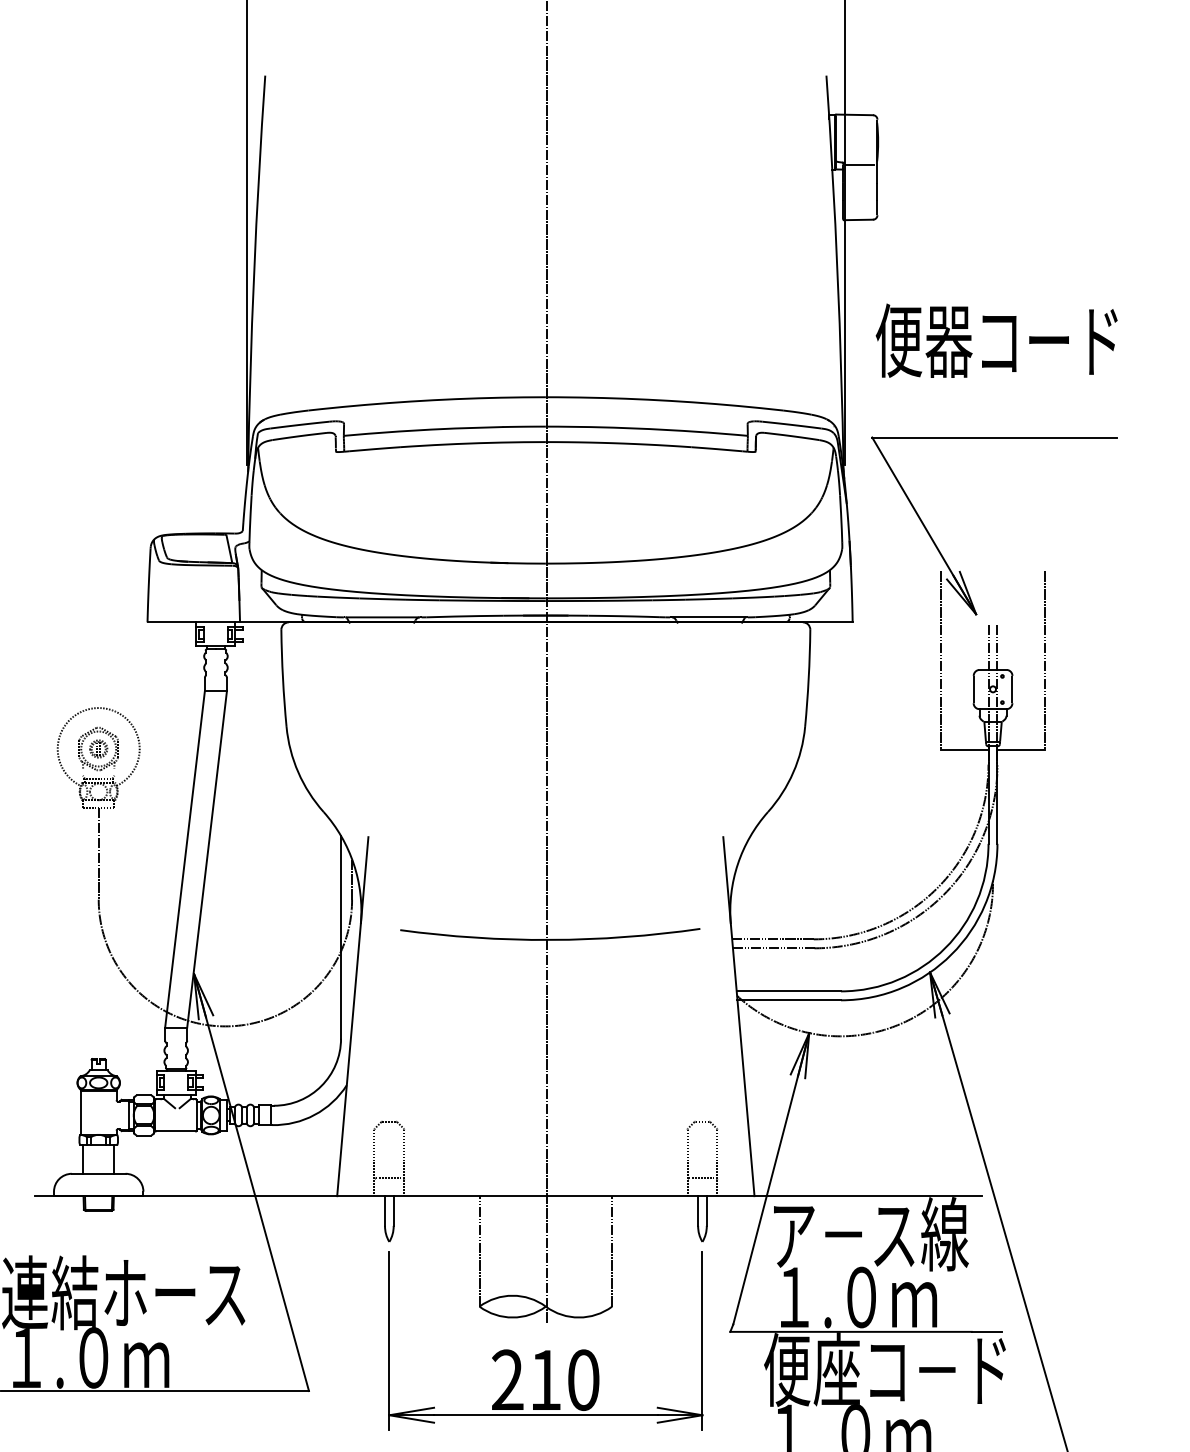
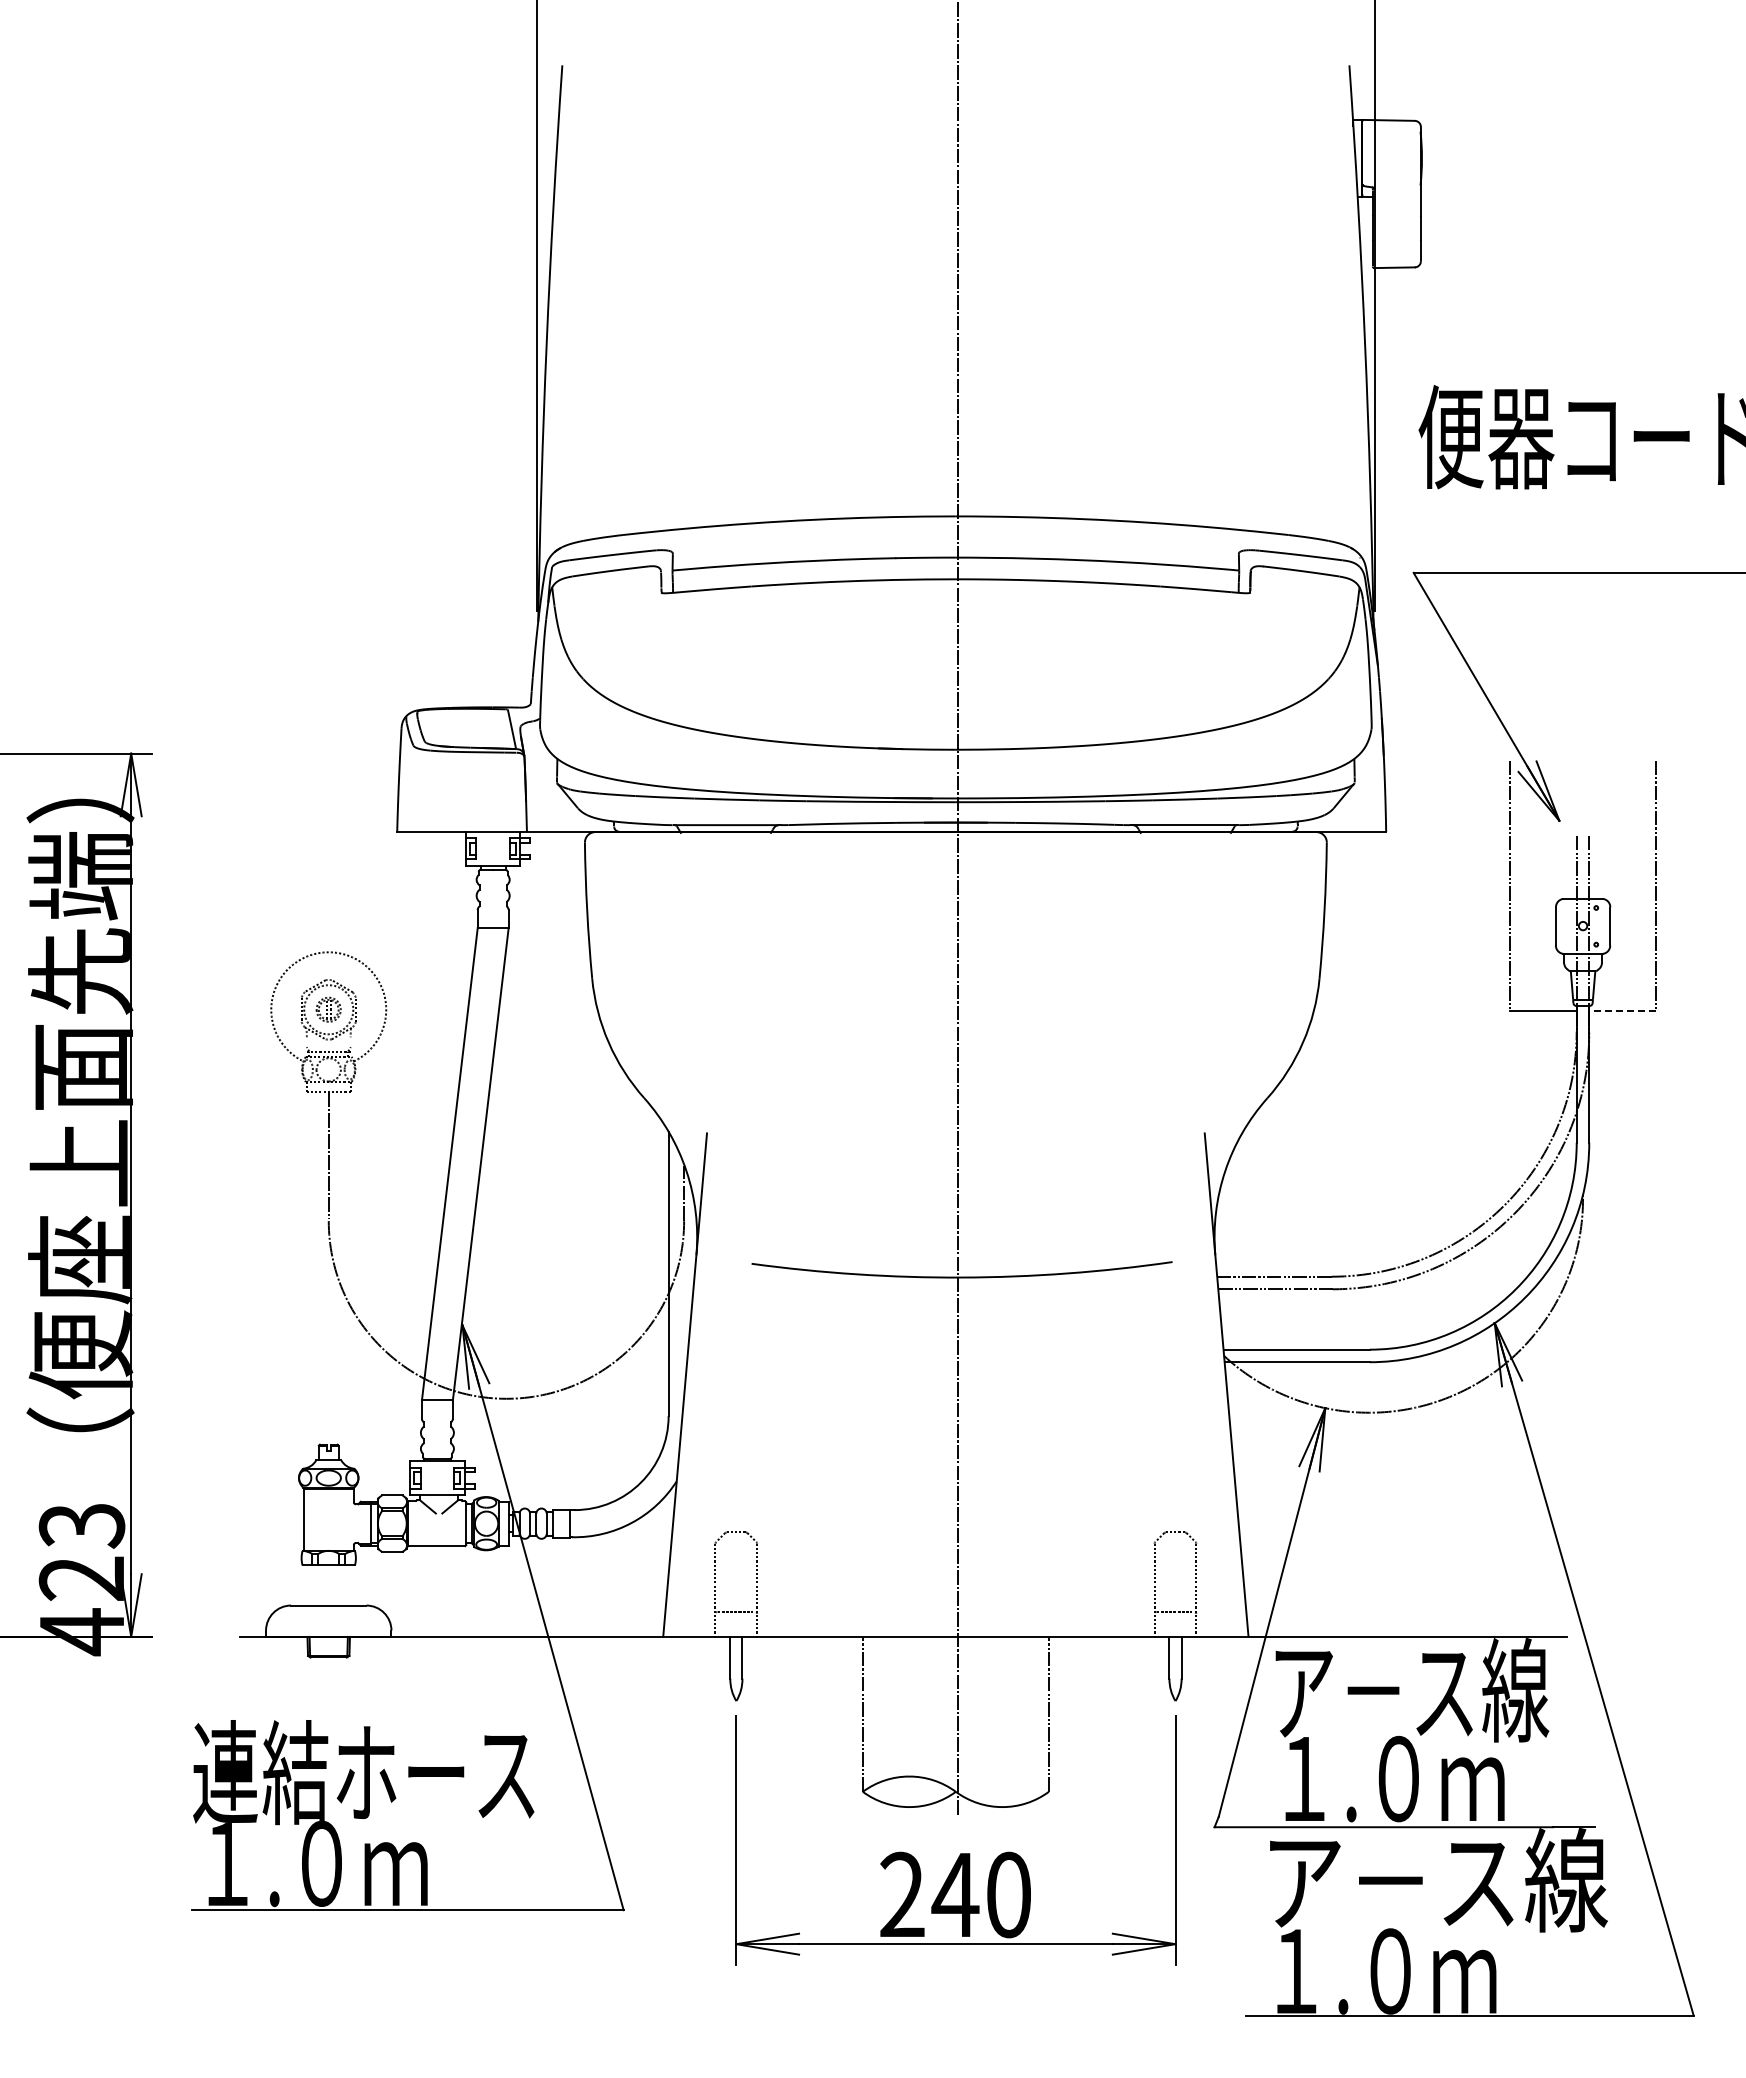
line: (860, 165) -> (1396, 191), removed
line: (1021, 750) -> (1622, 1011), solid -> dashed
line: (83, 1159) -> (307, 1585), removed
line: (114, 1159) -> (350, 1585), removed
text: (887, 1369) -> (1434, 1880), 便座コ－ド -> ア－ス線
text: (545, 1379) -> (955, 1894), 210 -> 240

